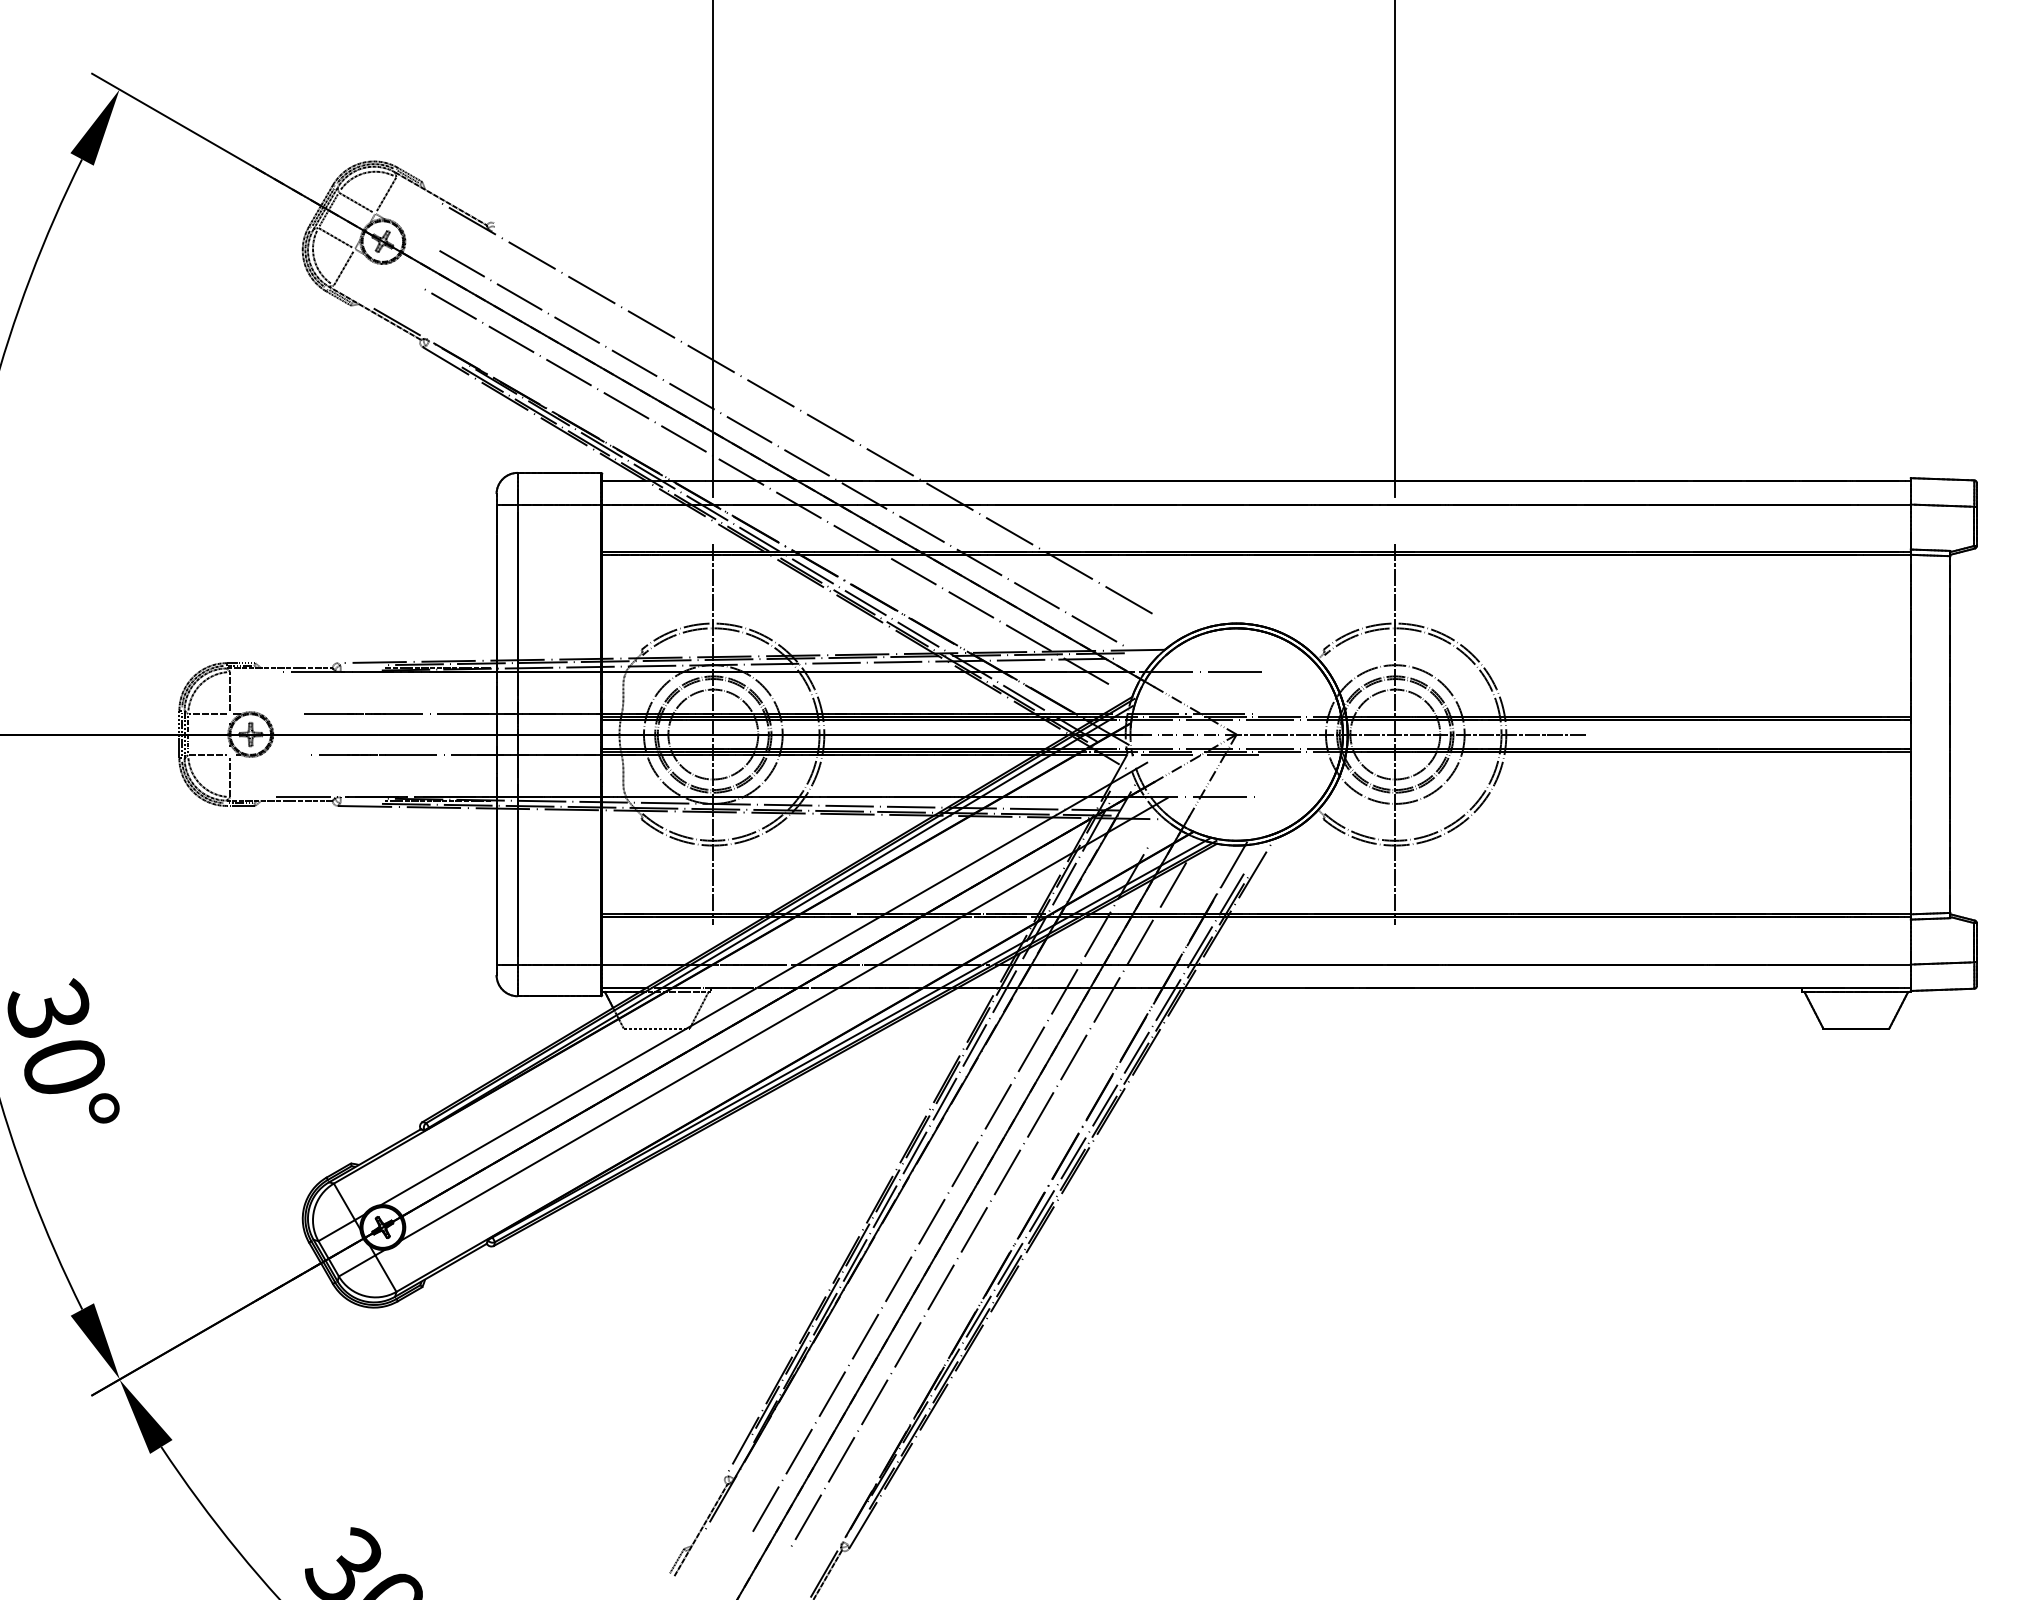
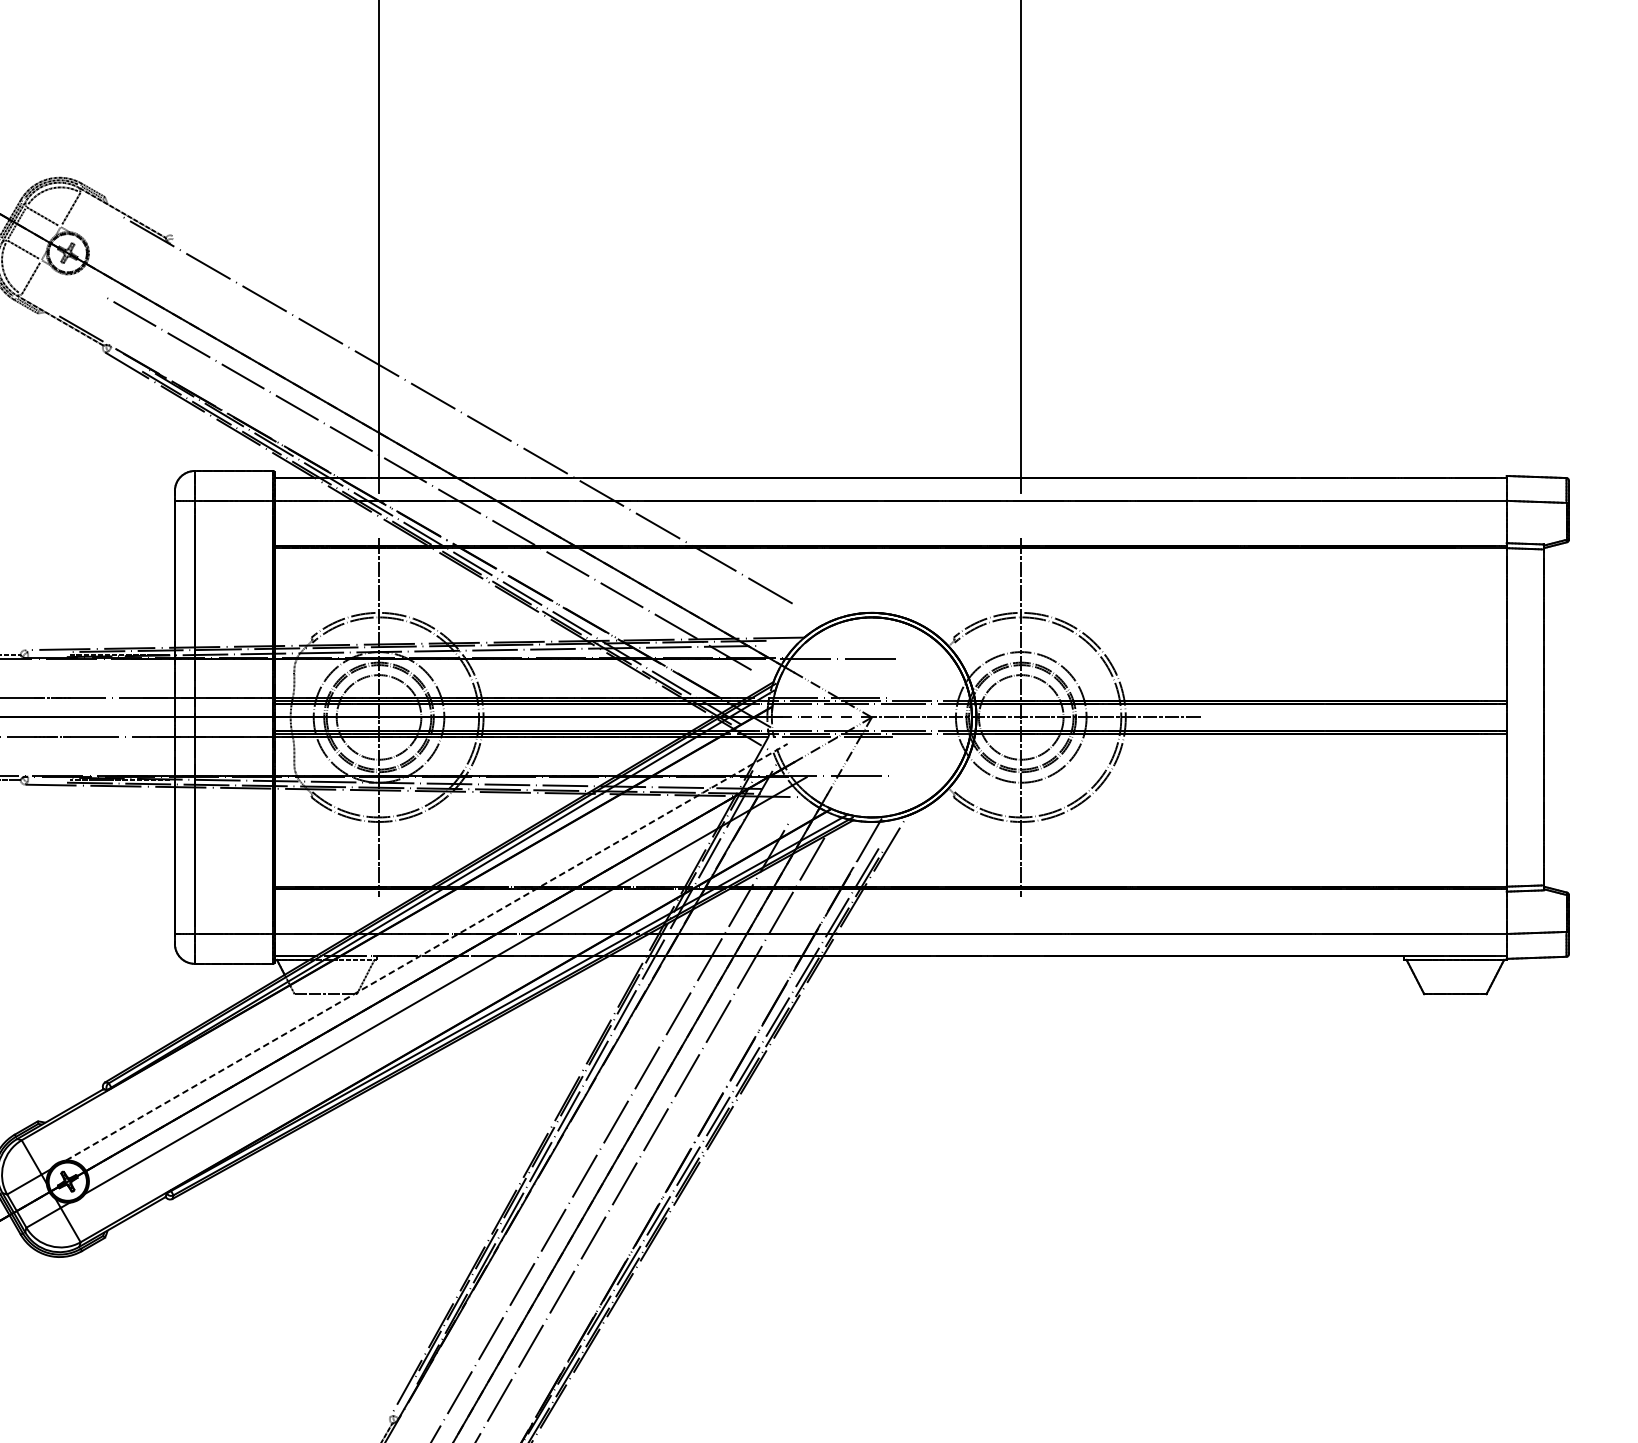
line: (784, 449) -> (446, 448), removed
line: (764, 983) -> (427, 951), solid -> dashed

